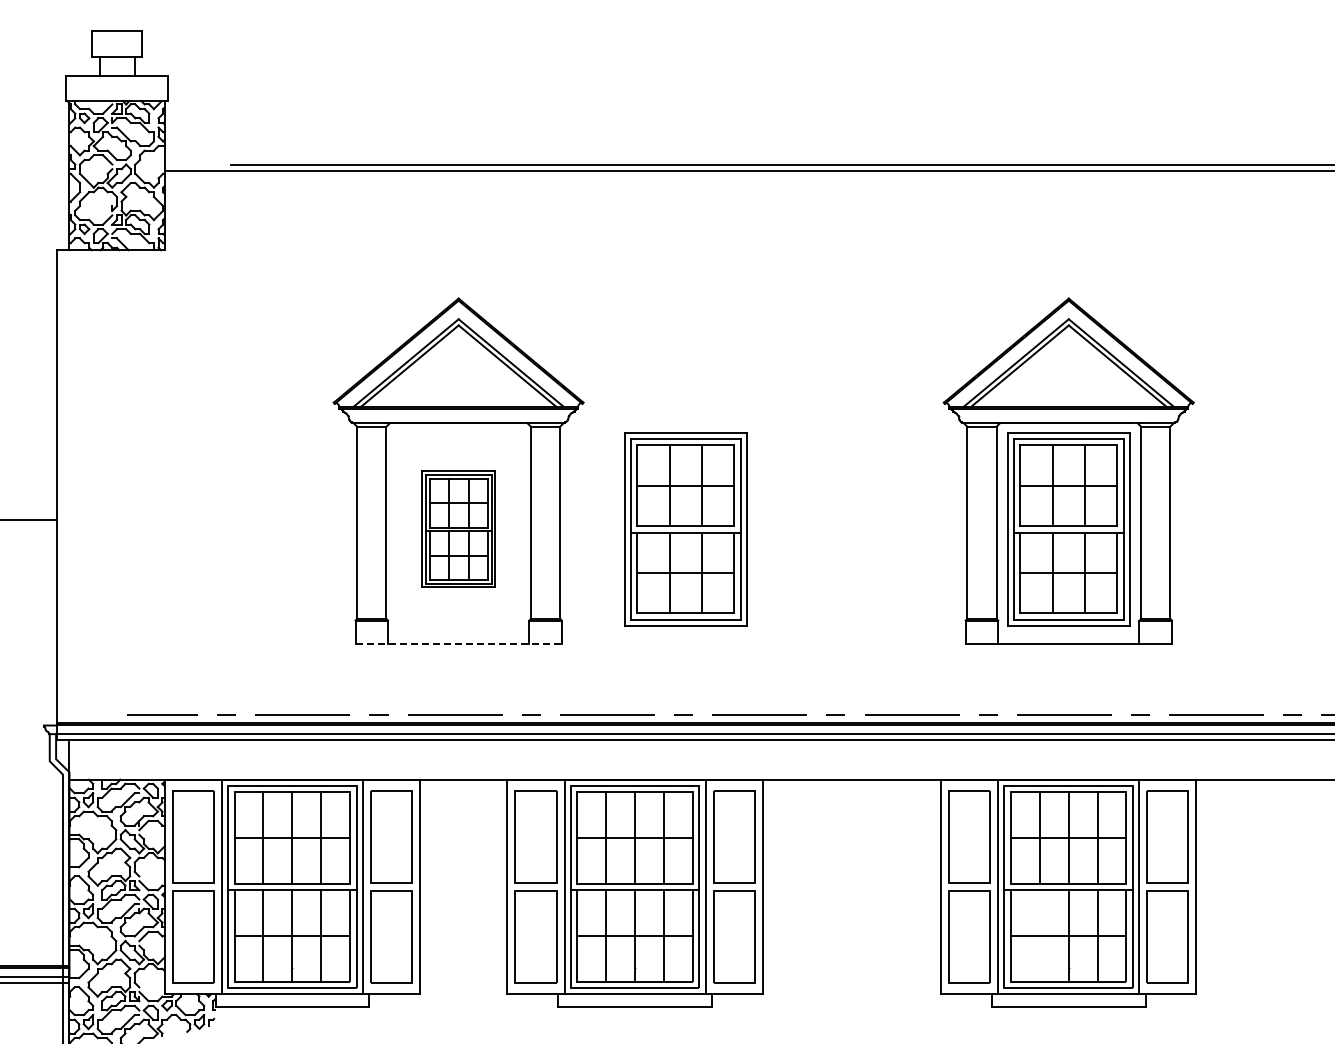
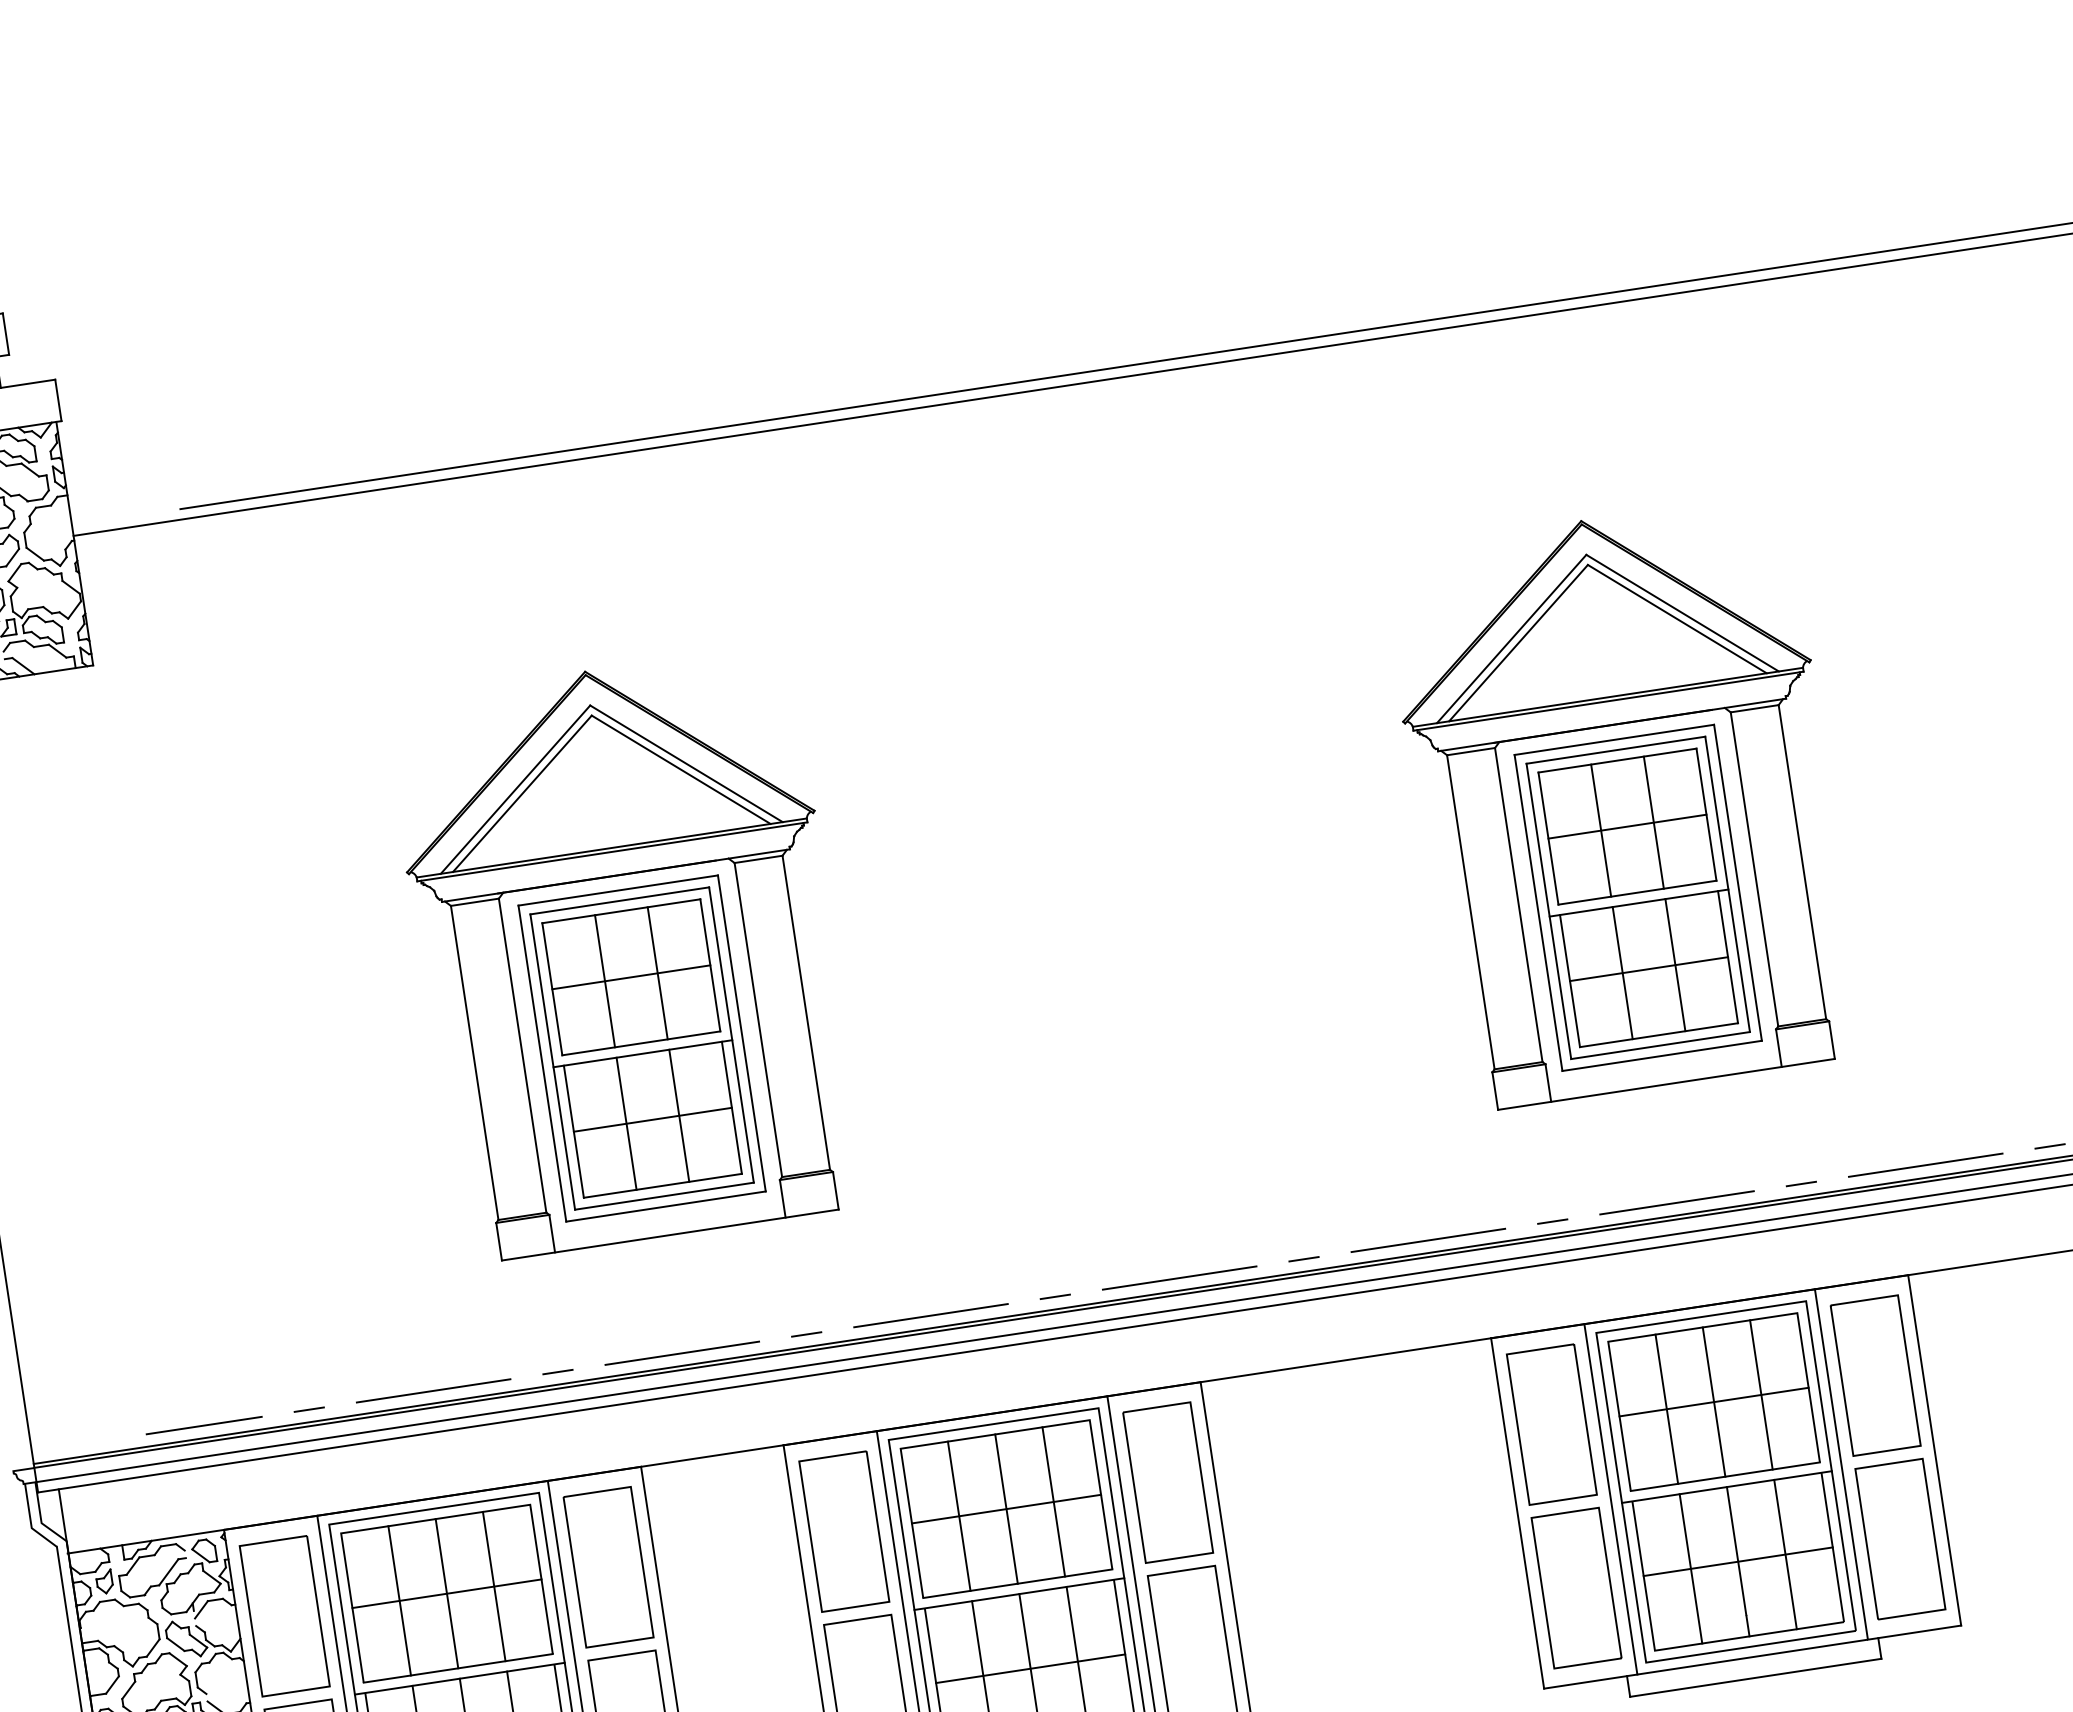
part: (458, 529) -> (641, 1048), size x1.67
part: (685, 529) -> (1012, 992), removed
line: (459, 643) -> (671, 1234), dashed -> solid
line: (1039, 935) -> (1690, 1568), added

